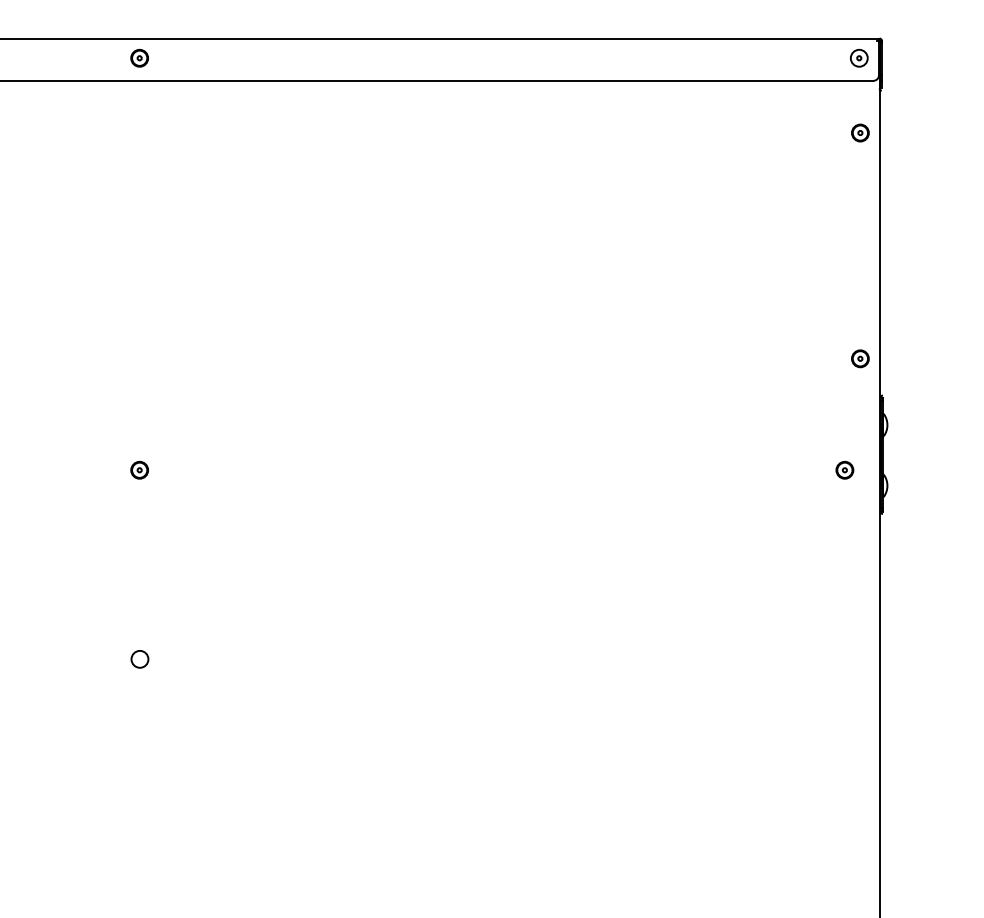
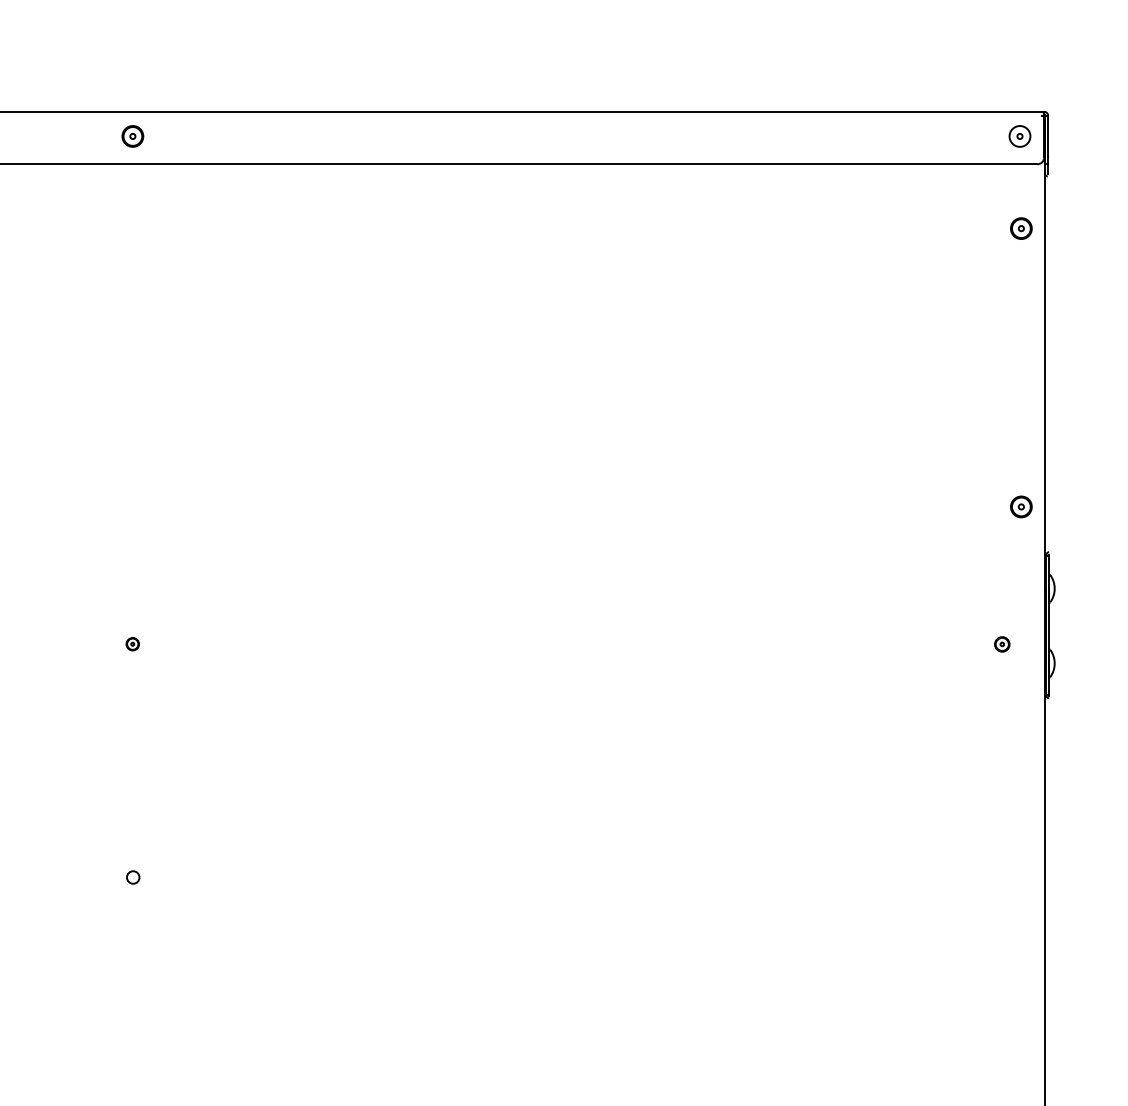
part: (139, 469) -> (132, 643), size x0.6
part: (844, 470) -> (1001, 644), size x0.7
circle: (139, 659) -> (132, 877), size x0.6

